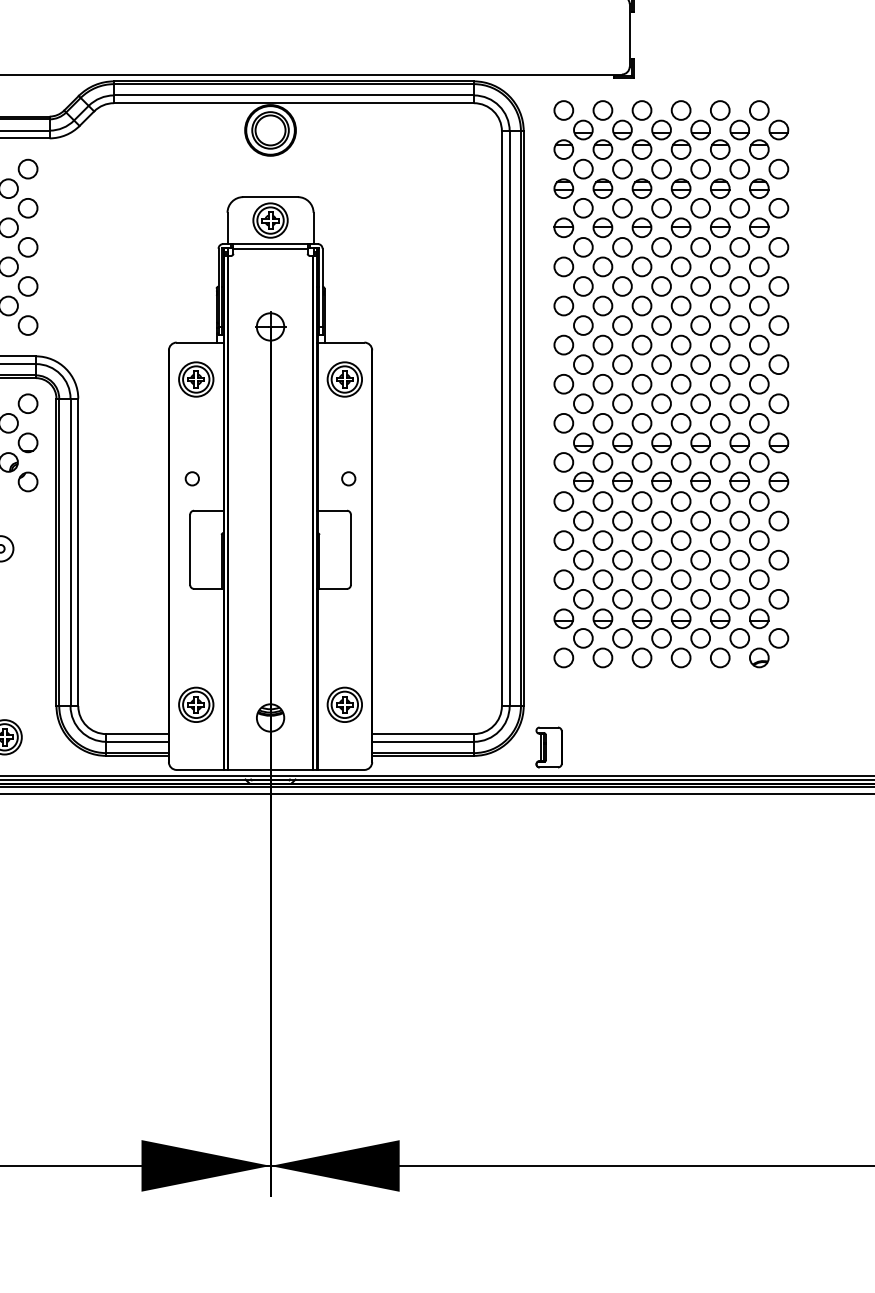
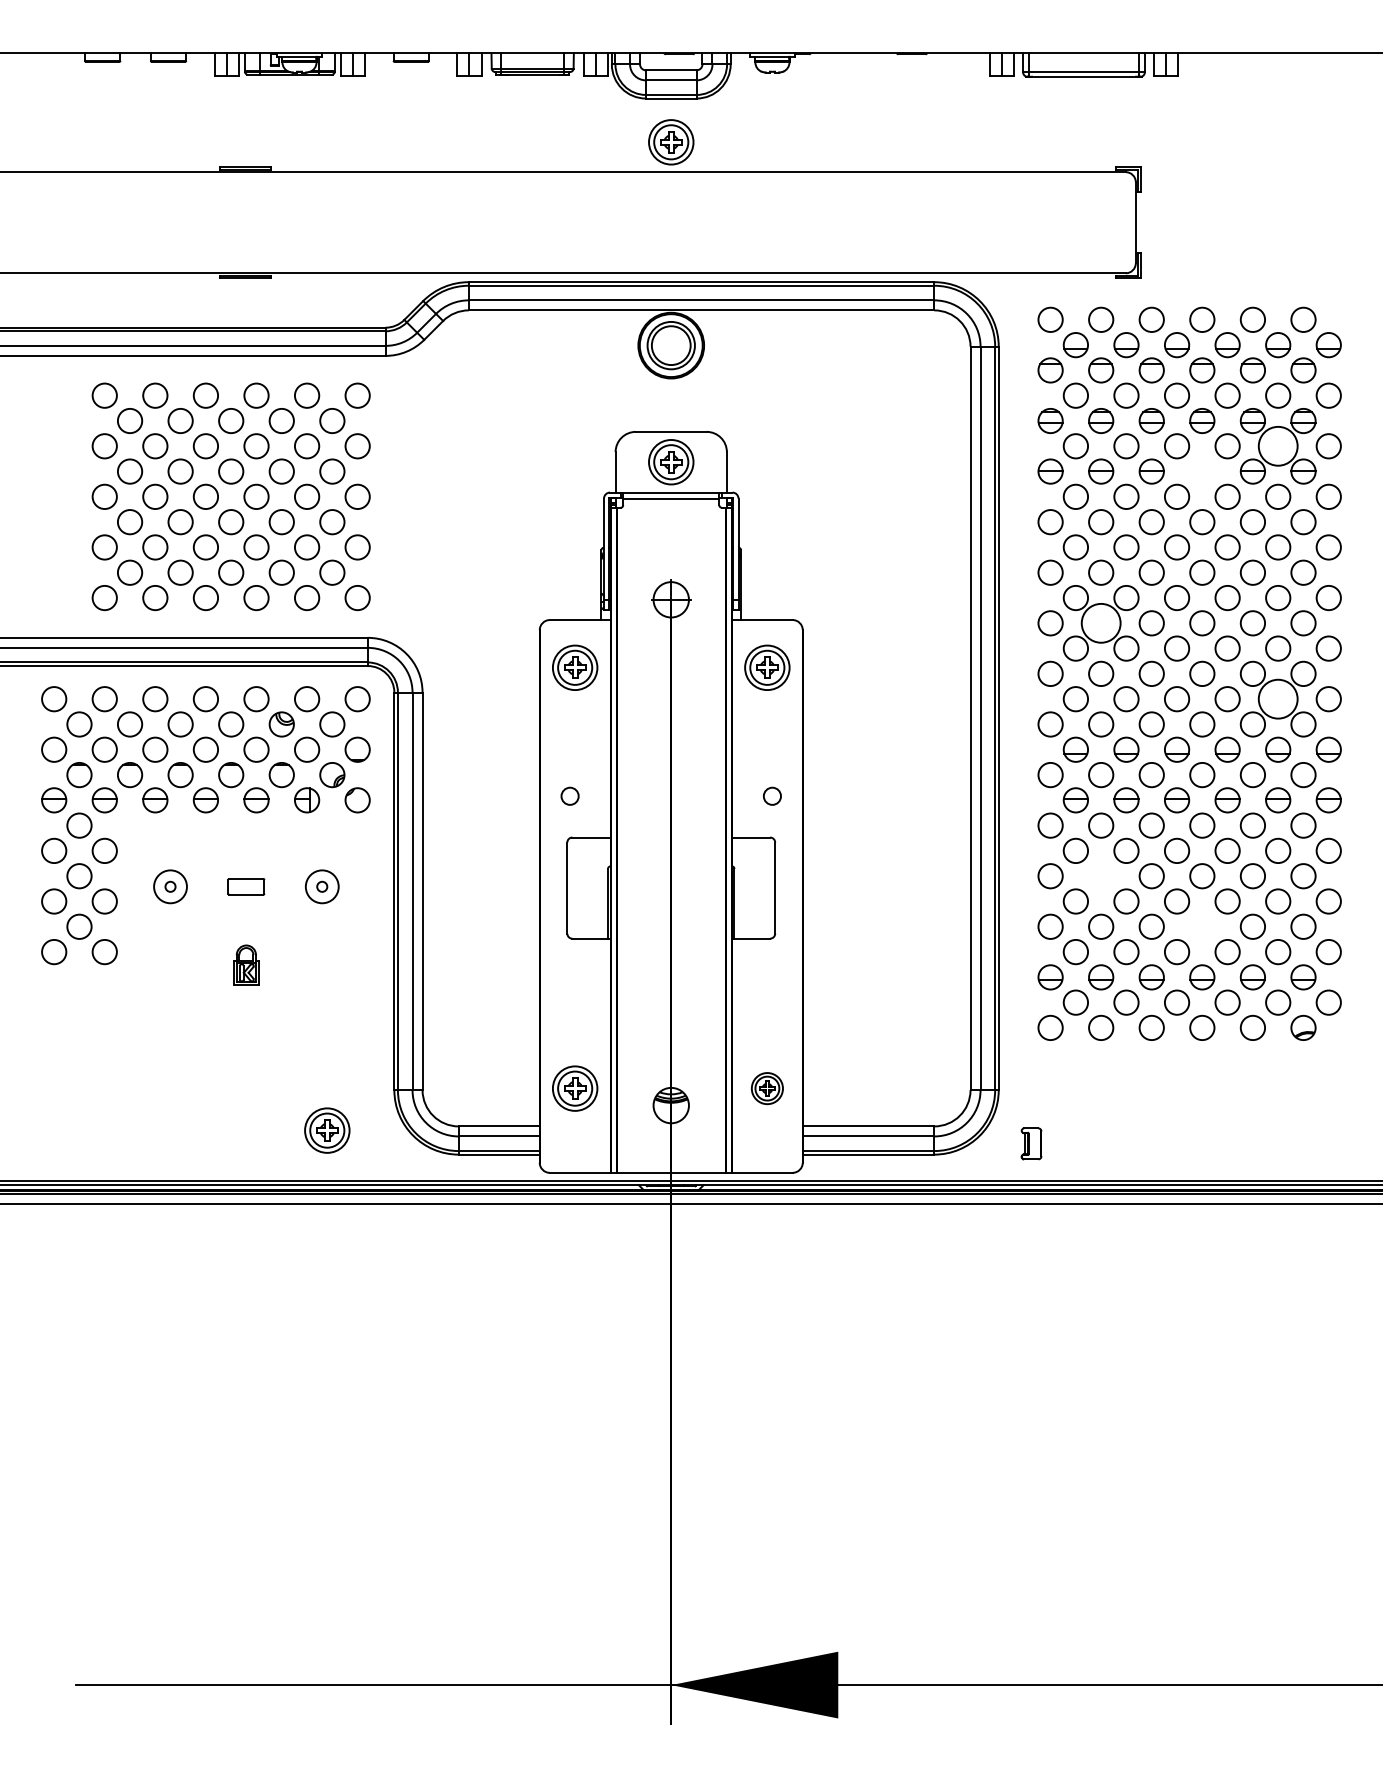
circle: (740, 208) -> (1278, 446), size x1.6
part: (681, 227) -> (1202, 471), removed
circle: (603, 345) -> (1101, 623), size x1.6
circle: (740, 404) -> (1278, 699), size x1.6
circle: (603, 540) -> (1101, 876), removed
circle: (681, 579) -> (1202, 926), removed
part: (344, 704) -> (767, 1088), size x0.7
part: (549, 747) -> (1031, 1143), size x0.6
fill: (205, 1165) -> (587, 1684), removed

